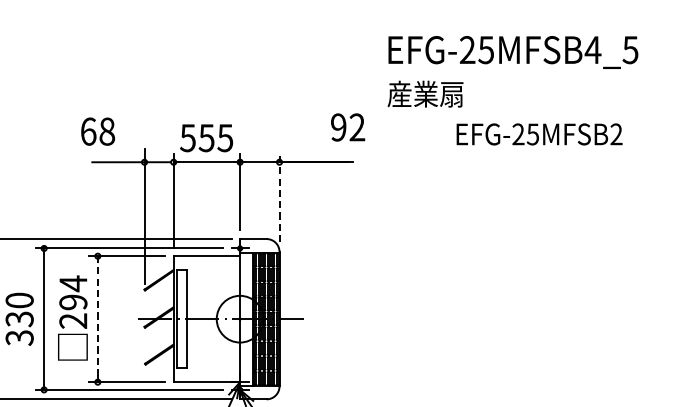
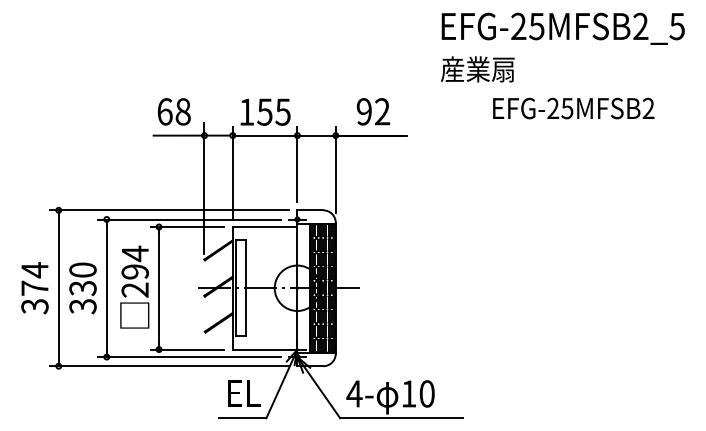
text: (592, 49) -> (640, 25), EFG-25MFSB4_5 -> EFG-25MFSB2_5
text: (347, 127) -> (372, 111), moved
text: (98, 131) -> (174, 111), moved
text: (539, 134) -> (573, 108), moved
text: (187, 137) -> (246, 111), 555 -> 155
line: (279, 197) -> (335, 169), dashed -> solid
line: (98, 318) -> (159, 287), dashed -> solid

